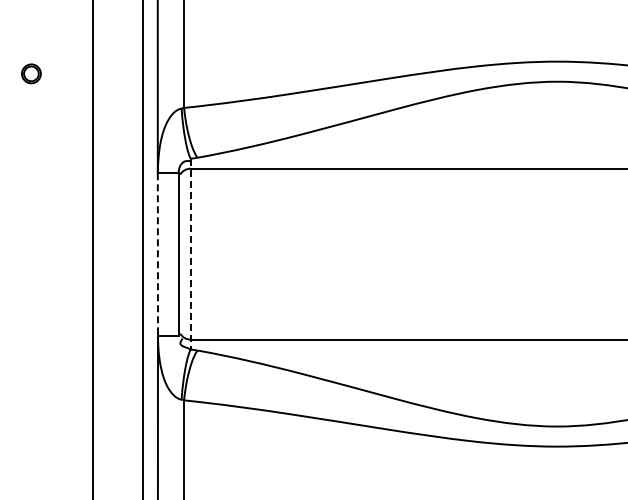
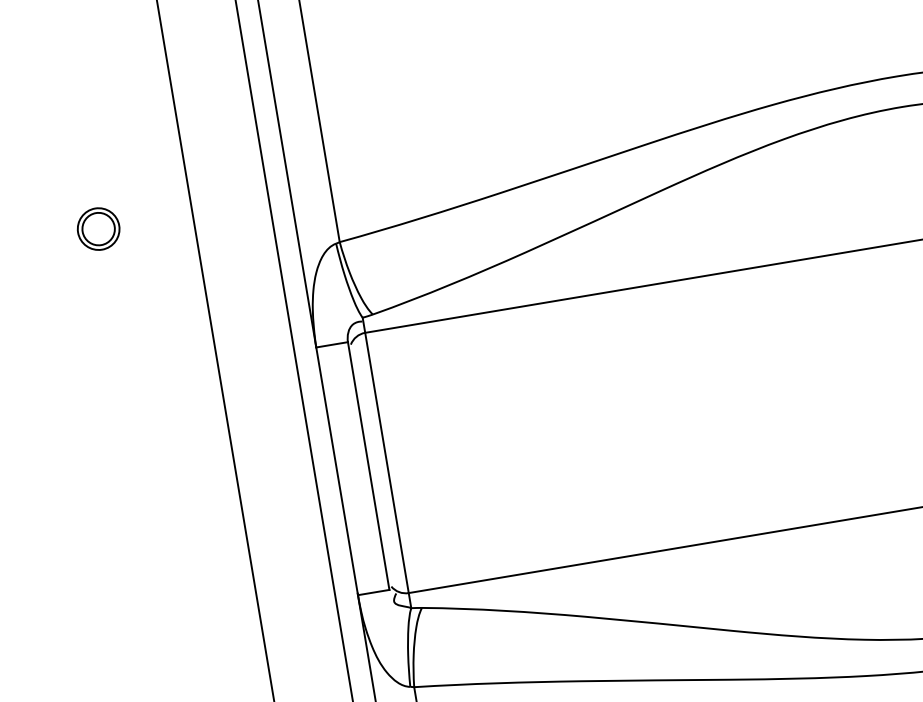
part: (31, 73) -> (98, 228), size x1.43
line: (157, 253) -> (336, 470), dashed -> solid
line: (190, 254) -> (386, 463), dashed -> solid

